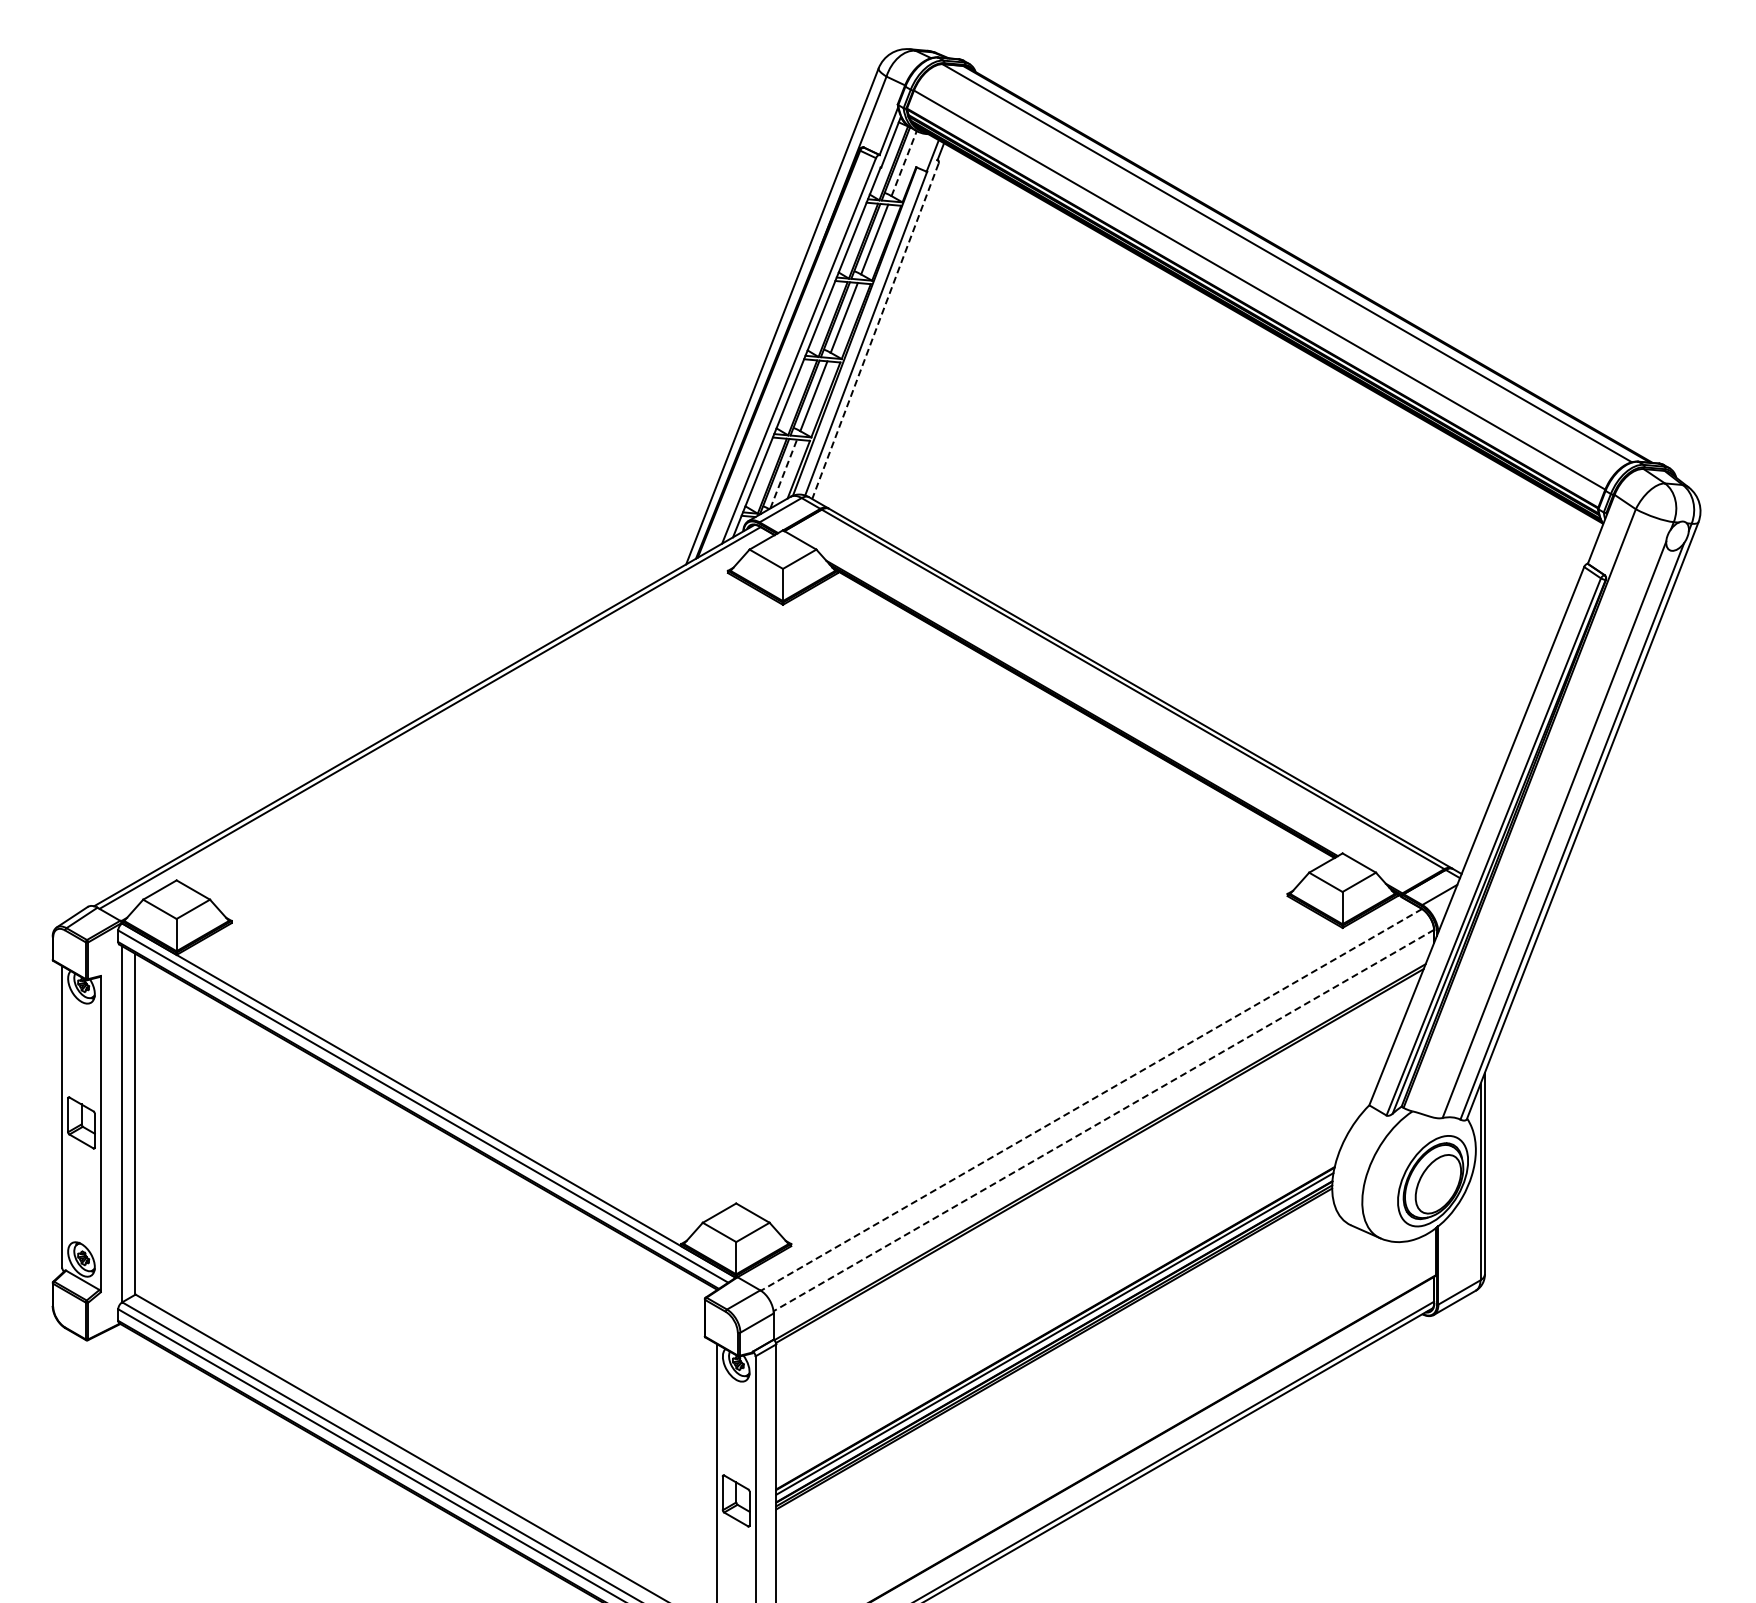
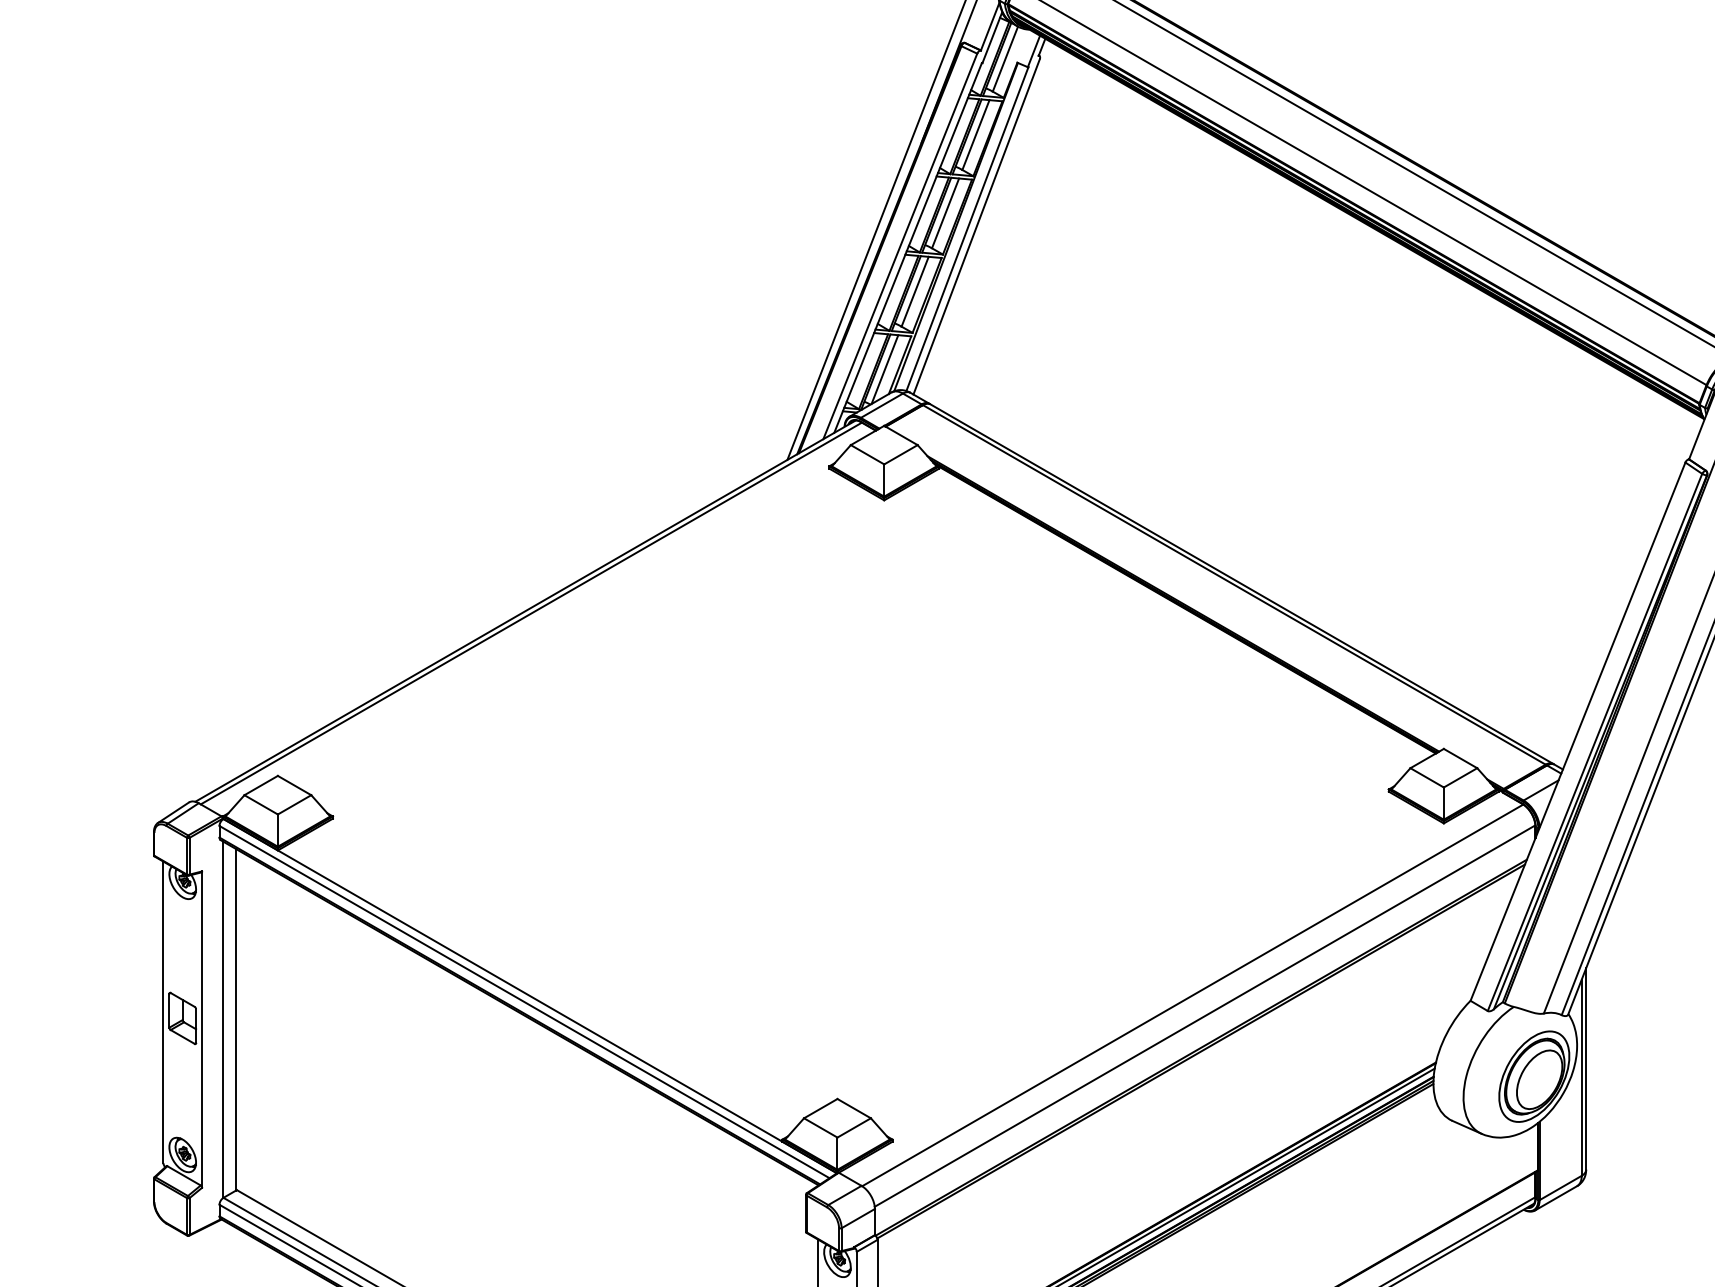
line: (904, 163) -> (1005, 59), dashed -> solid
line: (875, 331) -> (976, 227), dashed -> solid
line: (783, 474) -> (884, 370), dashed -> solid
line: (1091, 1099) -> (1192, 995), dashed -> solid
line: (1103, 1120) -> (1204, 1016), dashed -> solid

